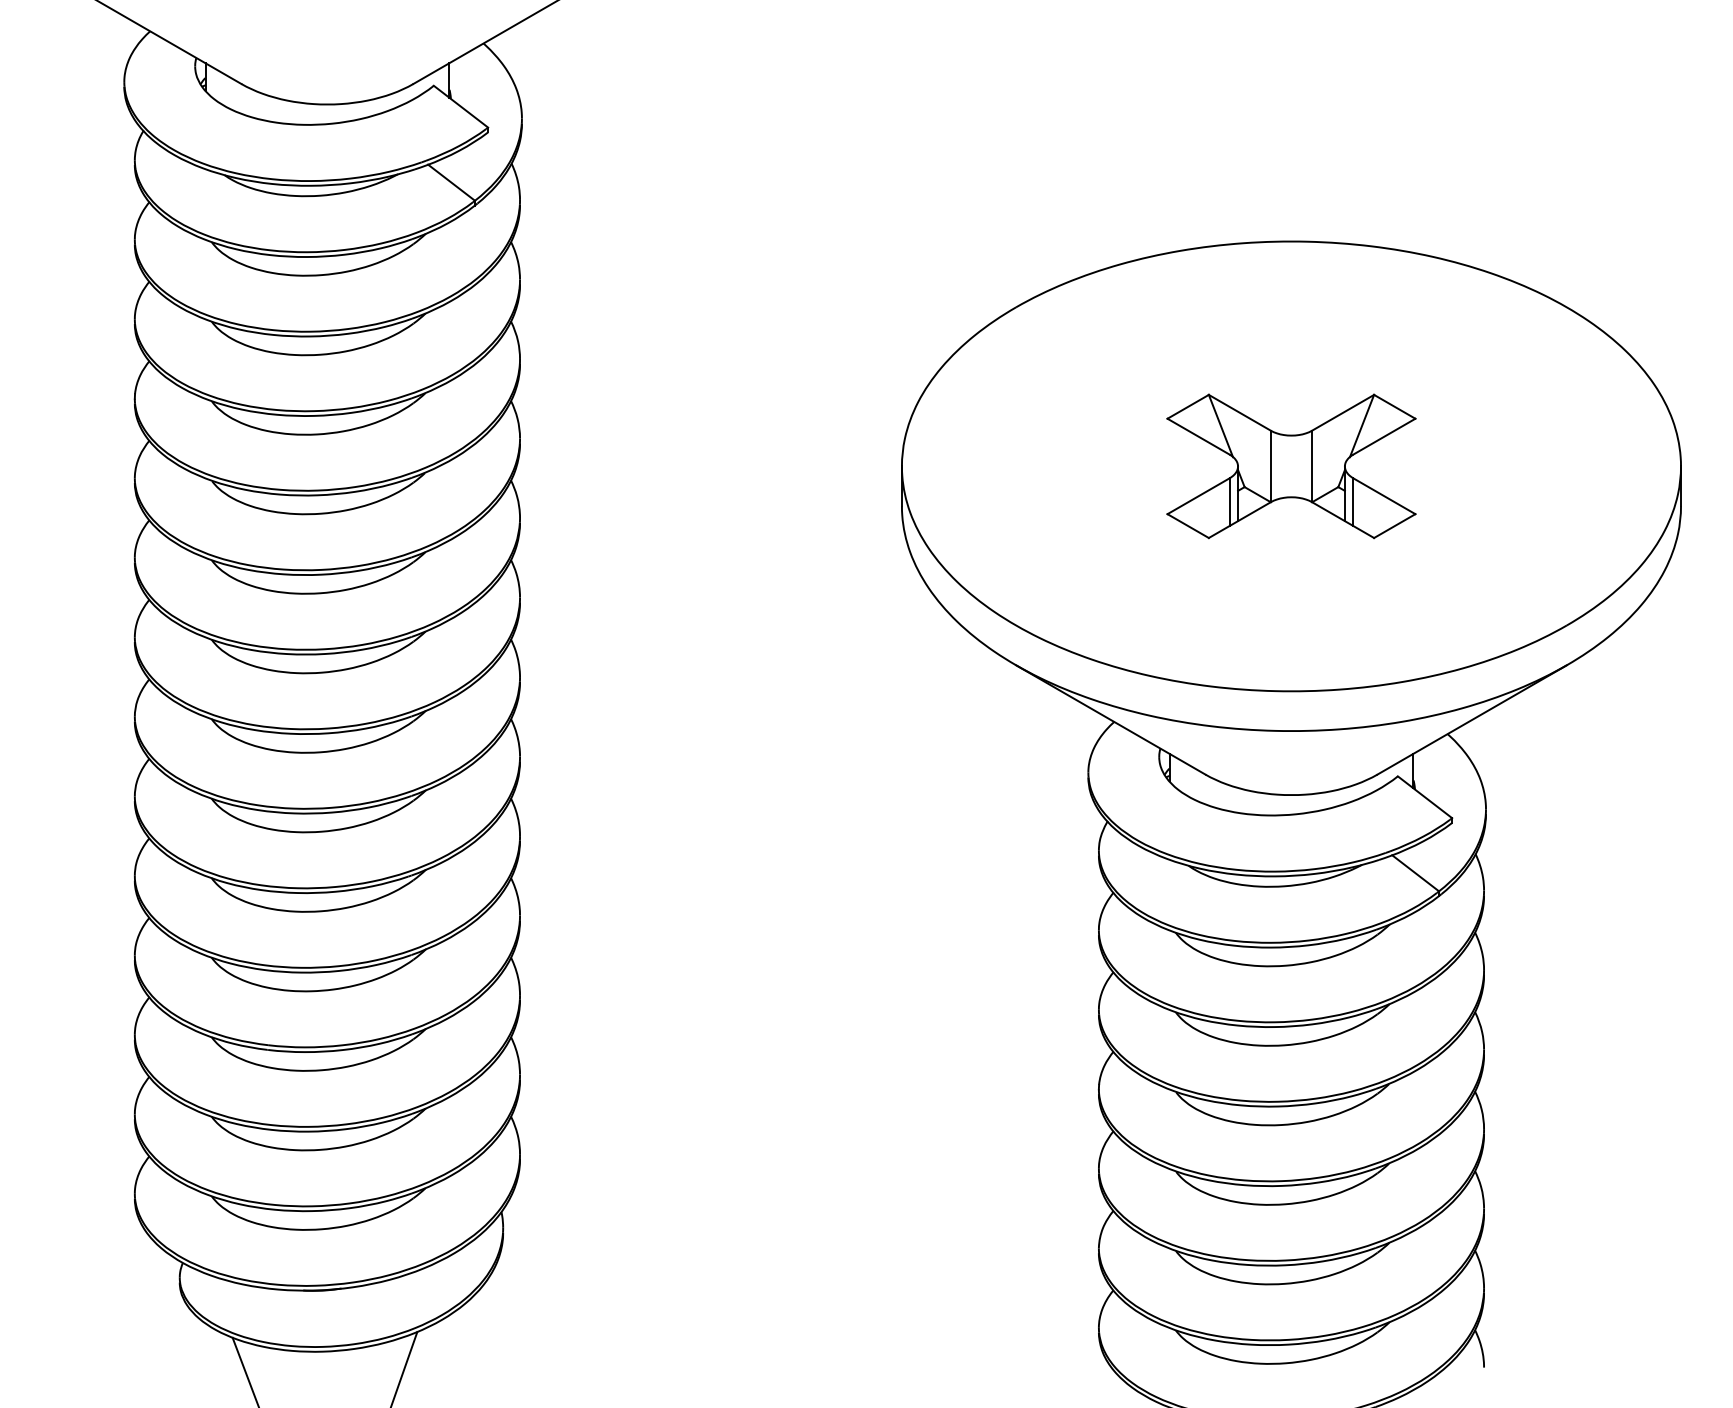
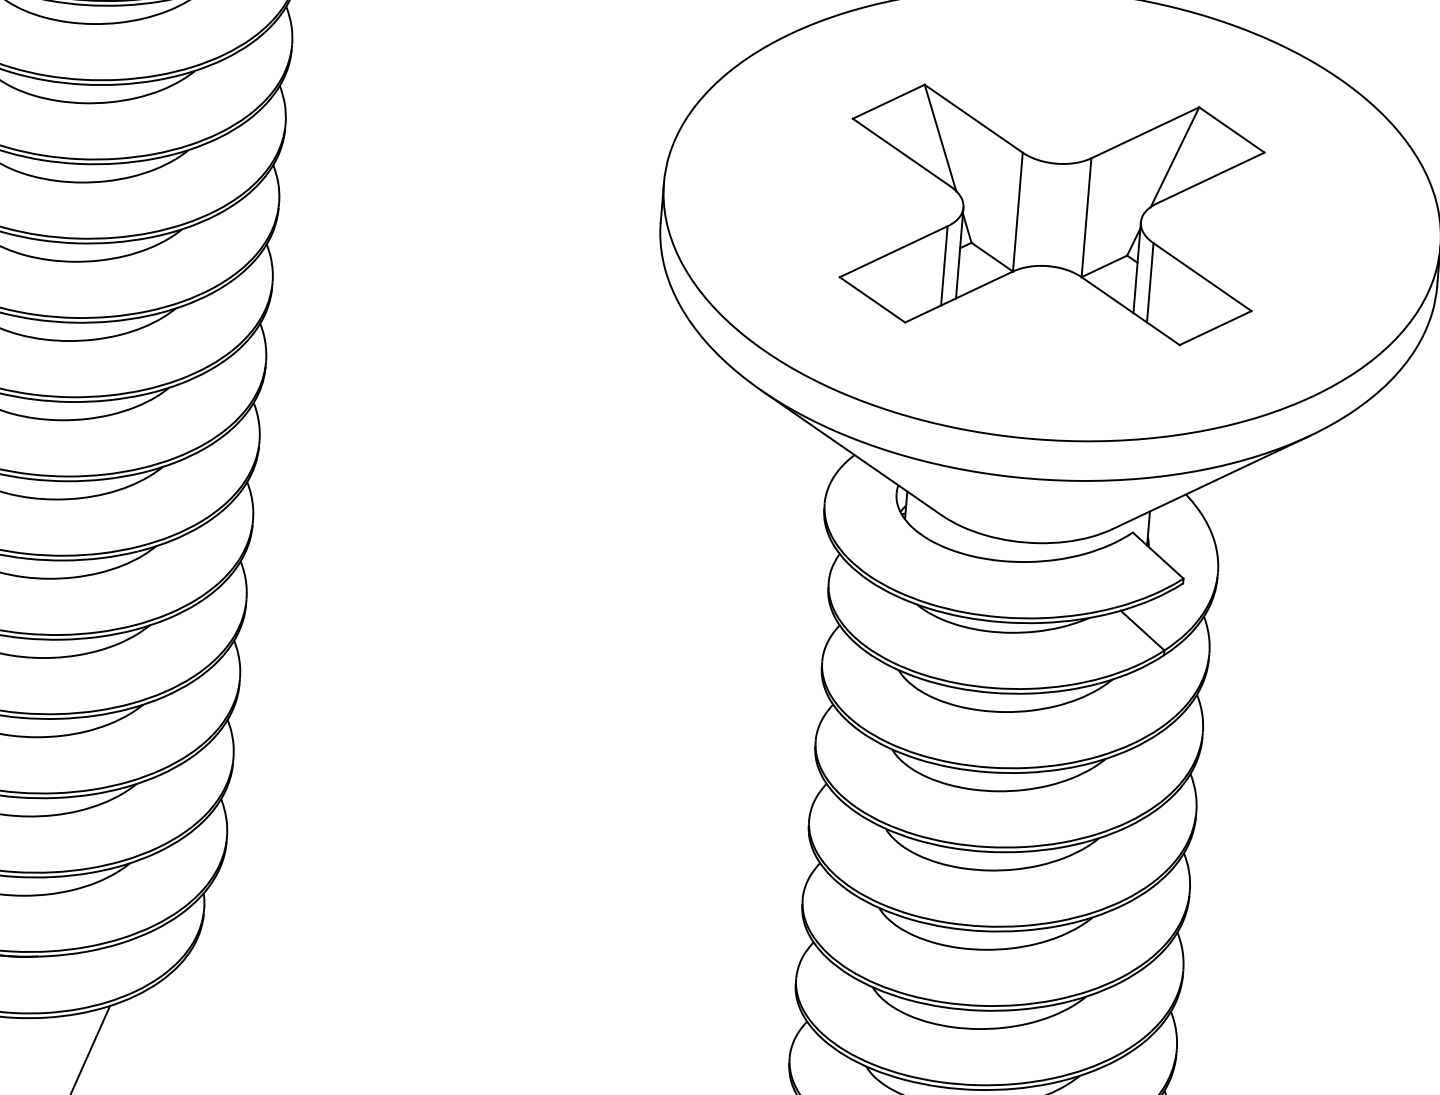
part: (1291, 466) -> (1052, 215), size x1.67

